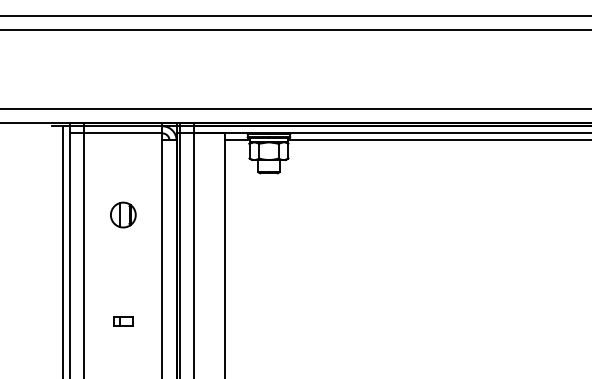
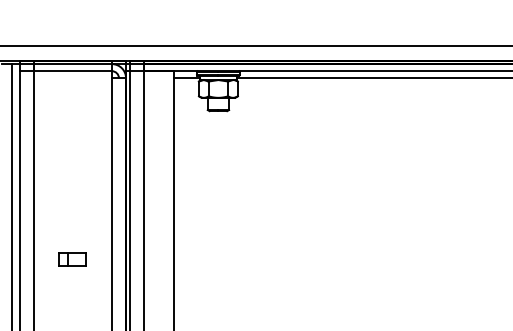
part: (123, 214) -> (72, 152), removed
part: (123, 321) -> (72, 259), size x1.4

